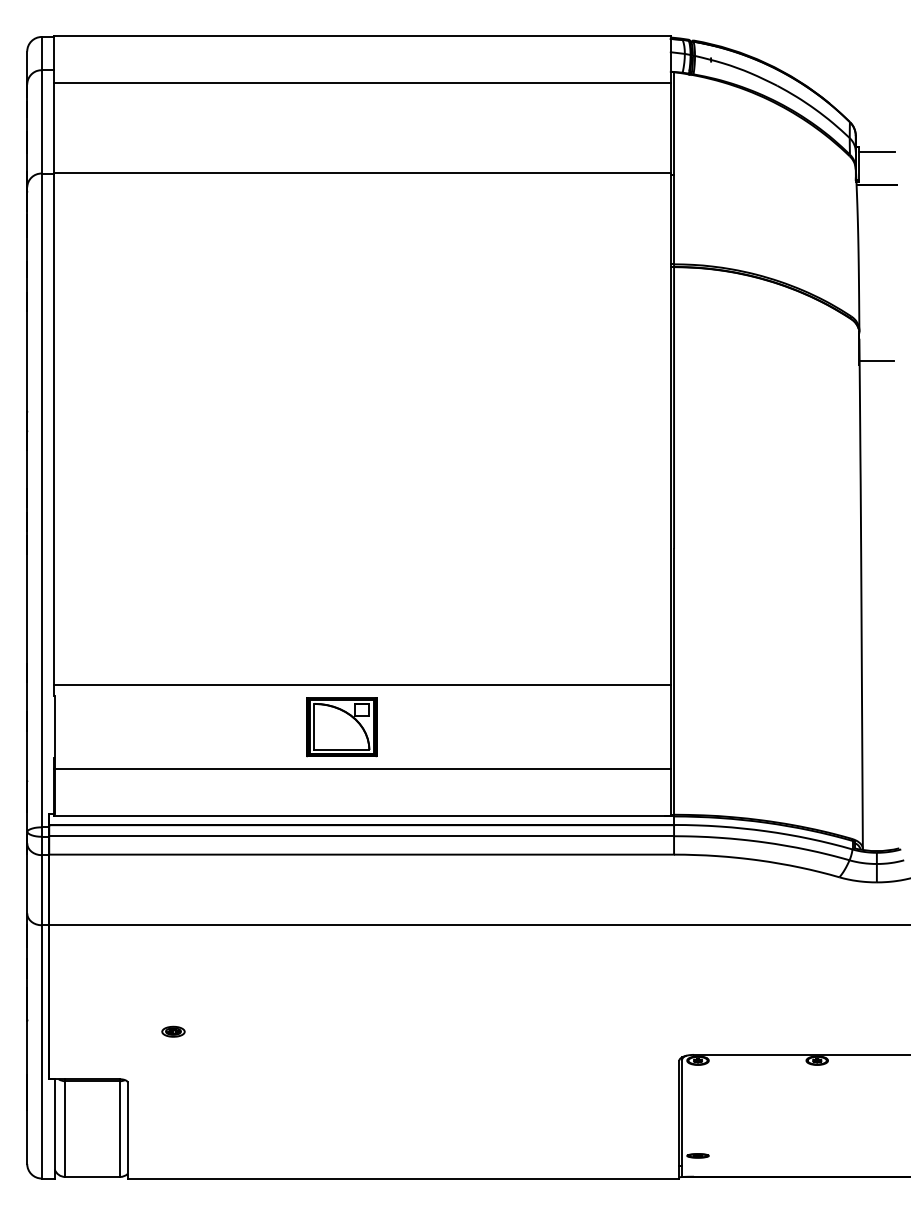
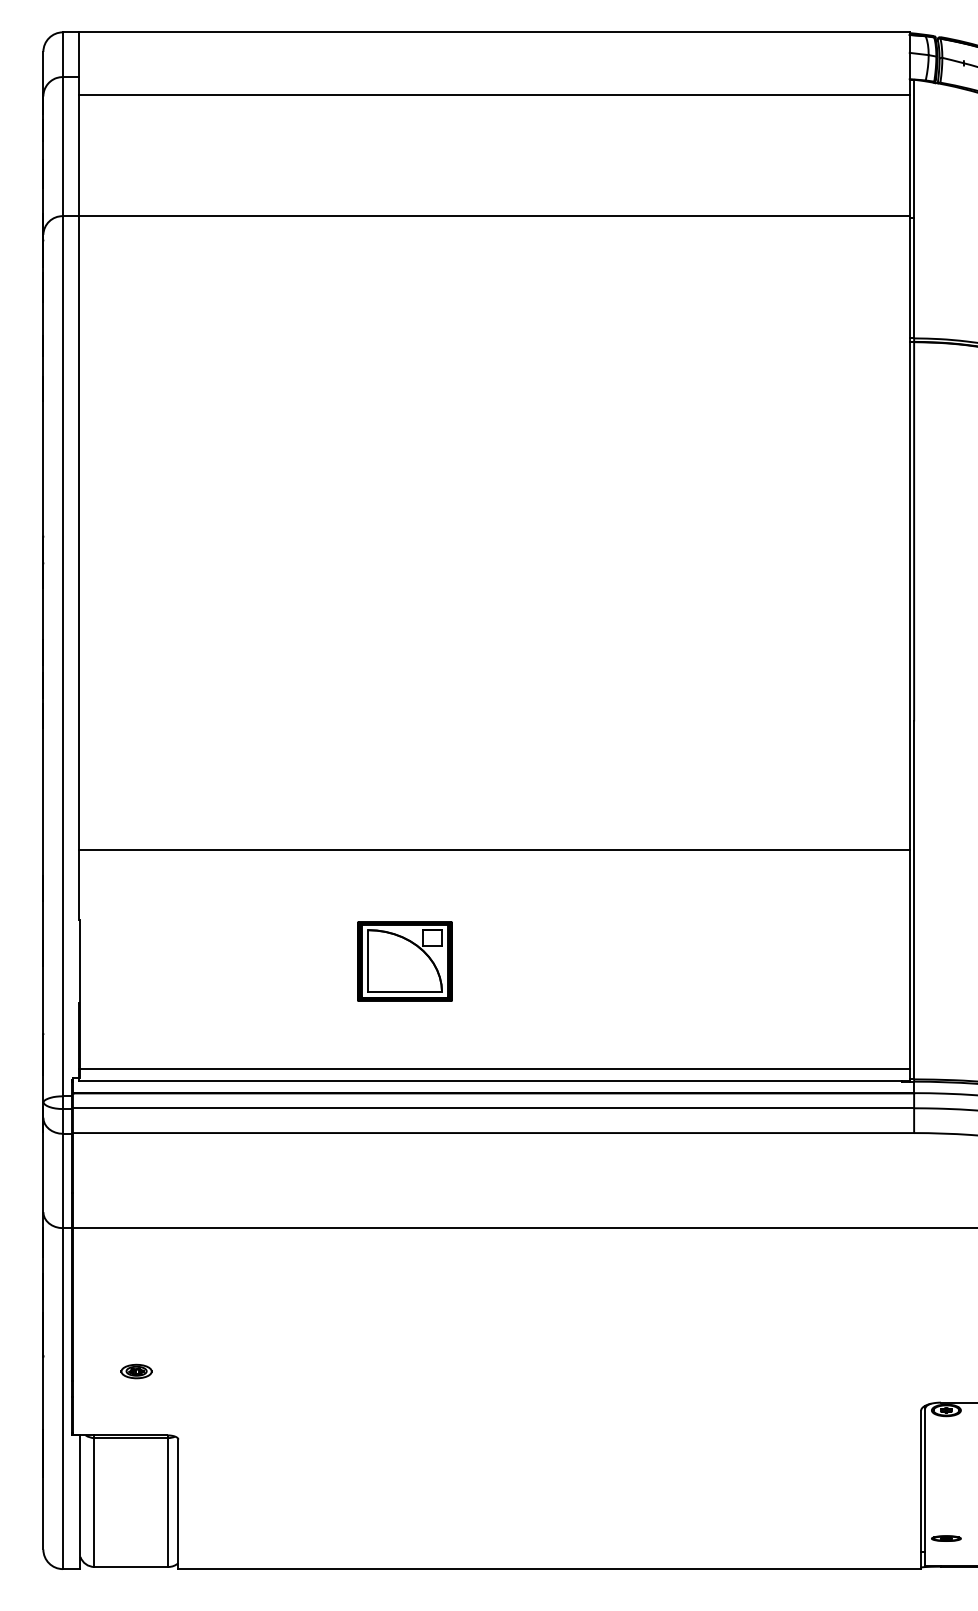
line: (362, 685) -> (494, 850), moved
part: (341, 727) -> (404, 961), moved
line: (362, 768) -> (494, 1068), moved
part: (173, 1031) -> (136, 1371), moved

